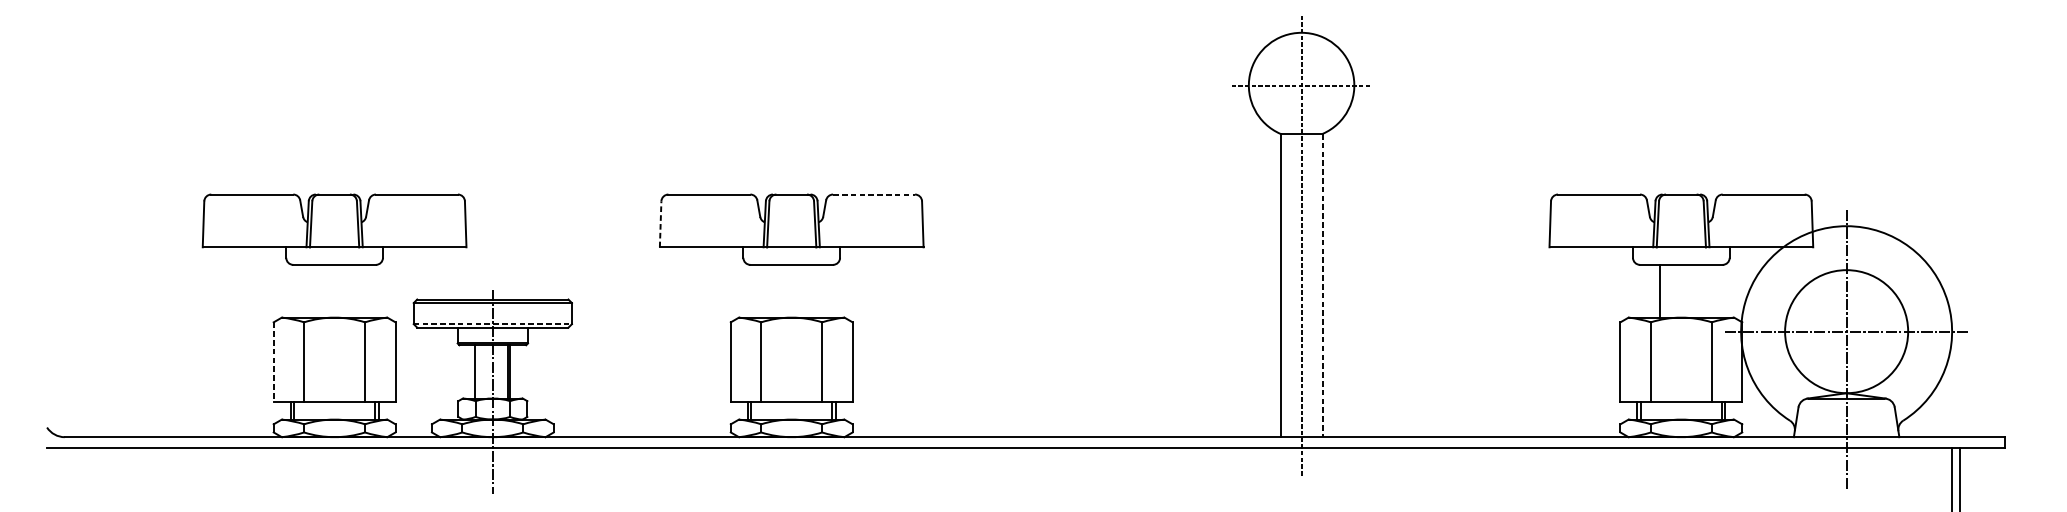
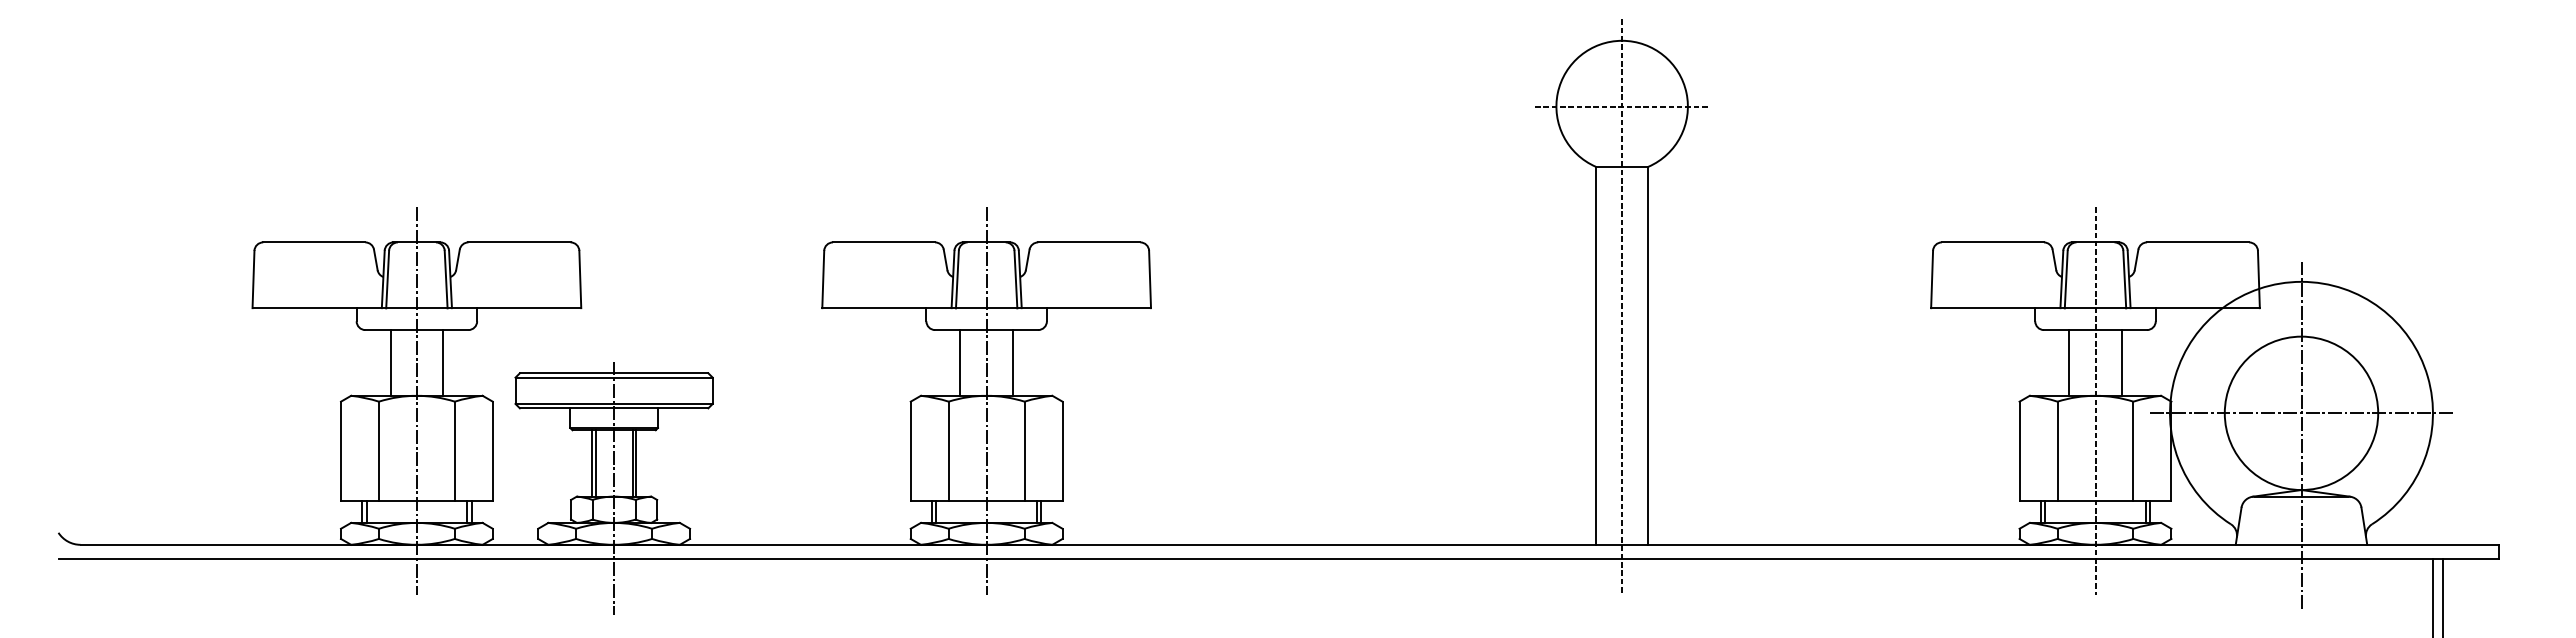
line: (874, 194) -> (1089, 242), dashed -> solid
line: (660, 224) -> (823, 279), dashed -> solid
line: (1322, 286) -> (1648, 356), dashed -> solid
line: (313, 290) -> (390, 362), added
line: (355, 290) -> (443, 362), added
line: (770, 290) -> (960, 362), added
line: (812, 290) -> (1012, 362), added
line: (1702, 290) -> (2121, 362), added
line: (334, 322) -> (416, 401), added
line: (791, 322) -> (986, 401), added
line: (1681, 322) -> (2095, 401), added
line: (493, 323) -> (614, 403), dashed -> solid
line: (274, 362) -> (341, 451), dashed -> solid
line: (477, 371) -> (595, 463), added

